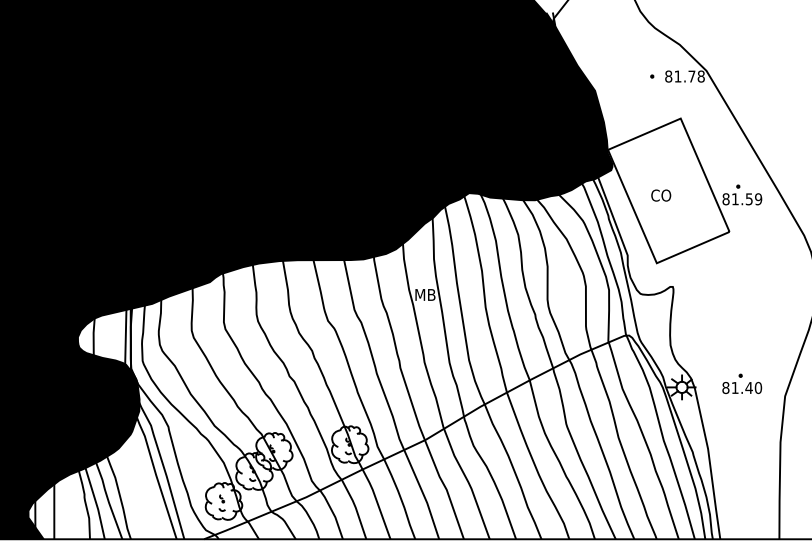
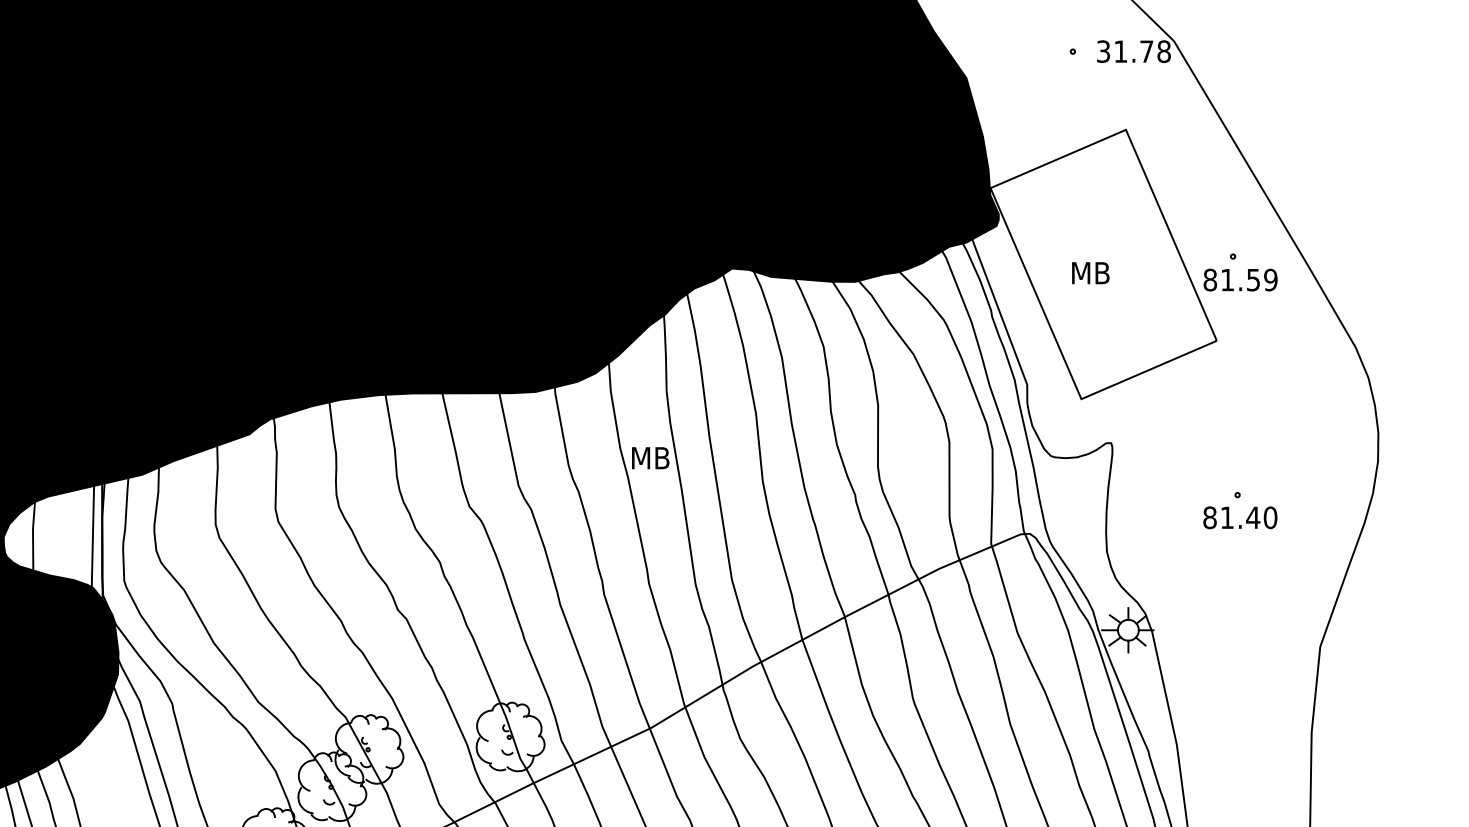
text: (668, 76) -> (1103, 51), 81.78 -> 31.78
text: (661, 195) -> (1090, 273), CO -> MB
part: (742, 383) -> (1240, 509), moved

